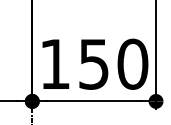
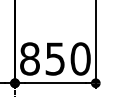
text: (54, 63) -> (29, 58), 150 -> 850

